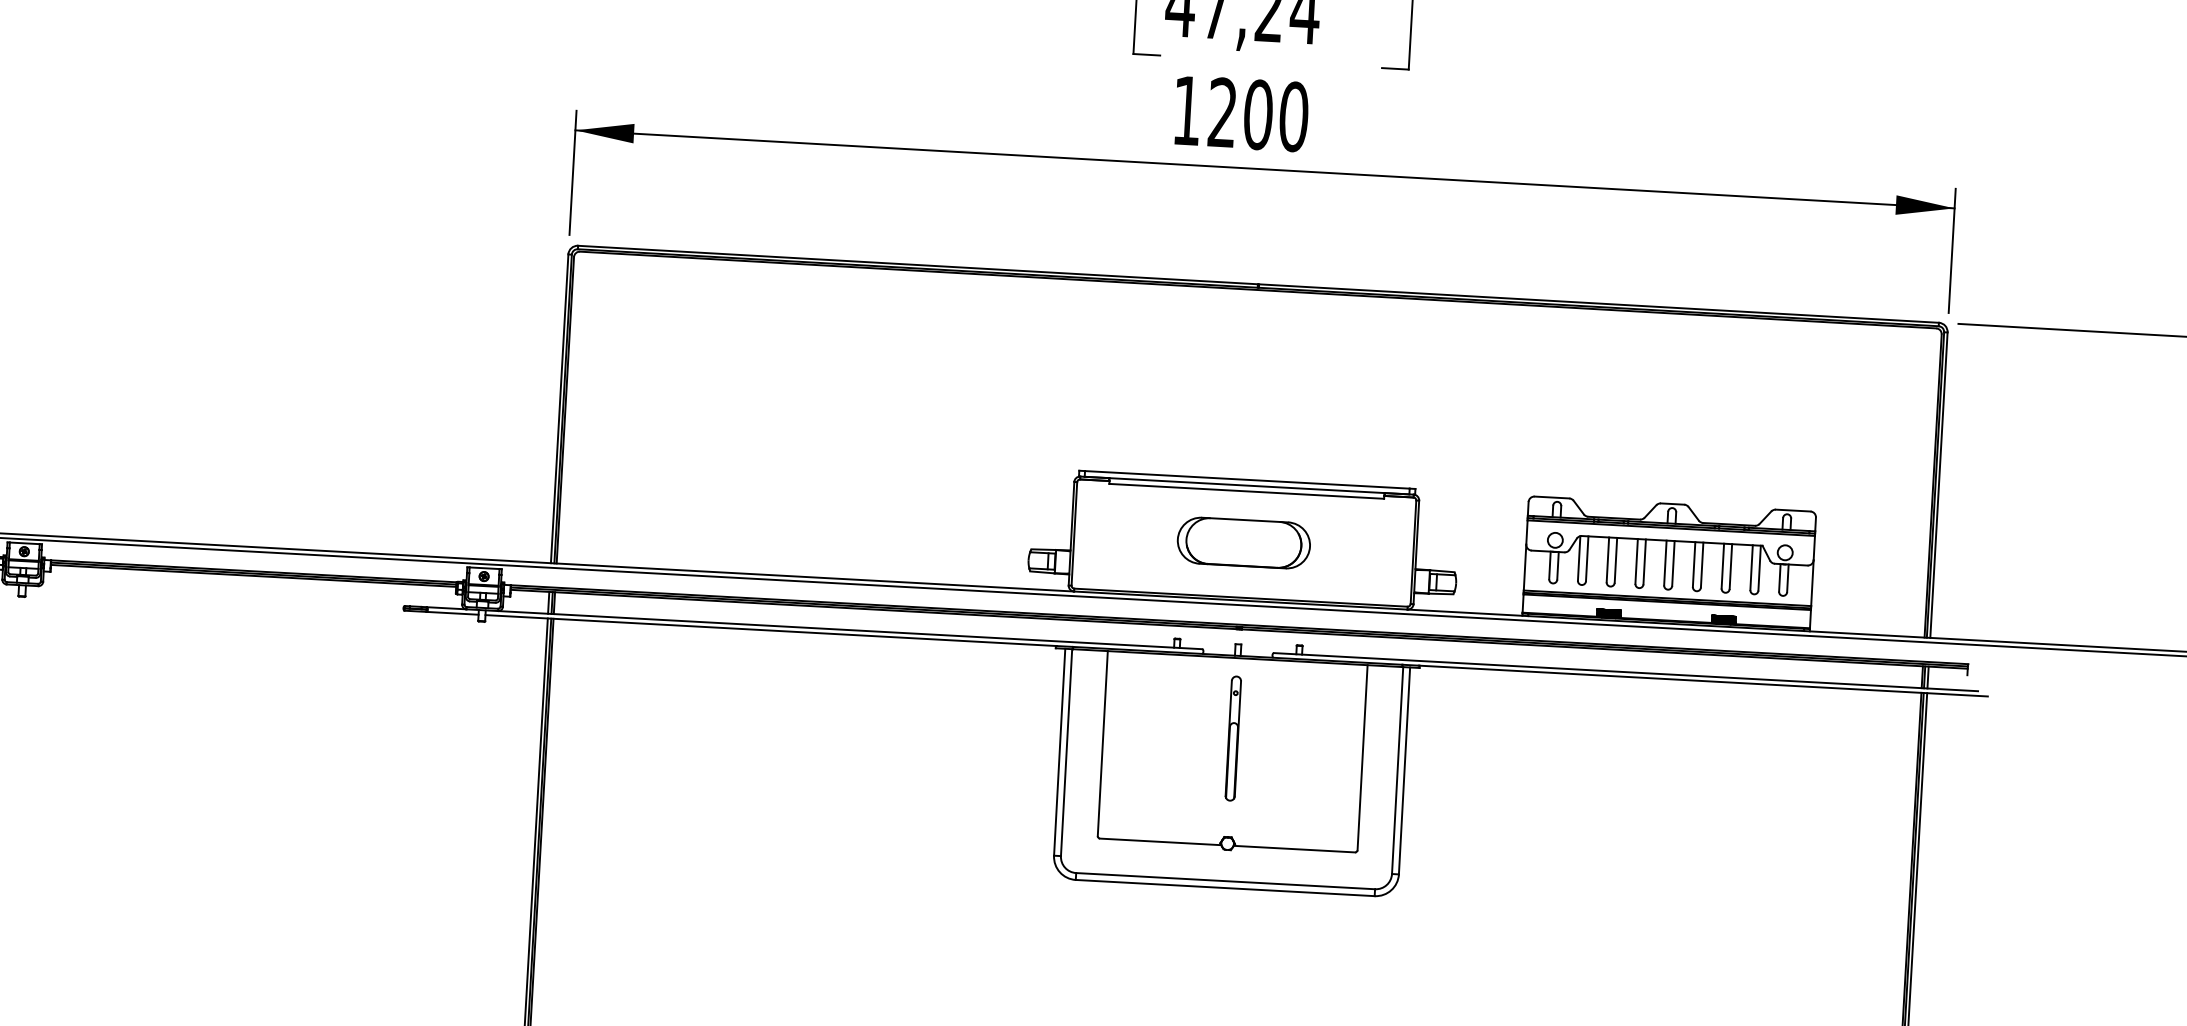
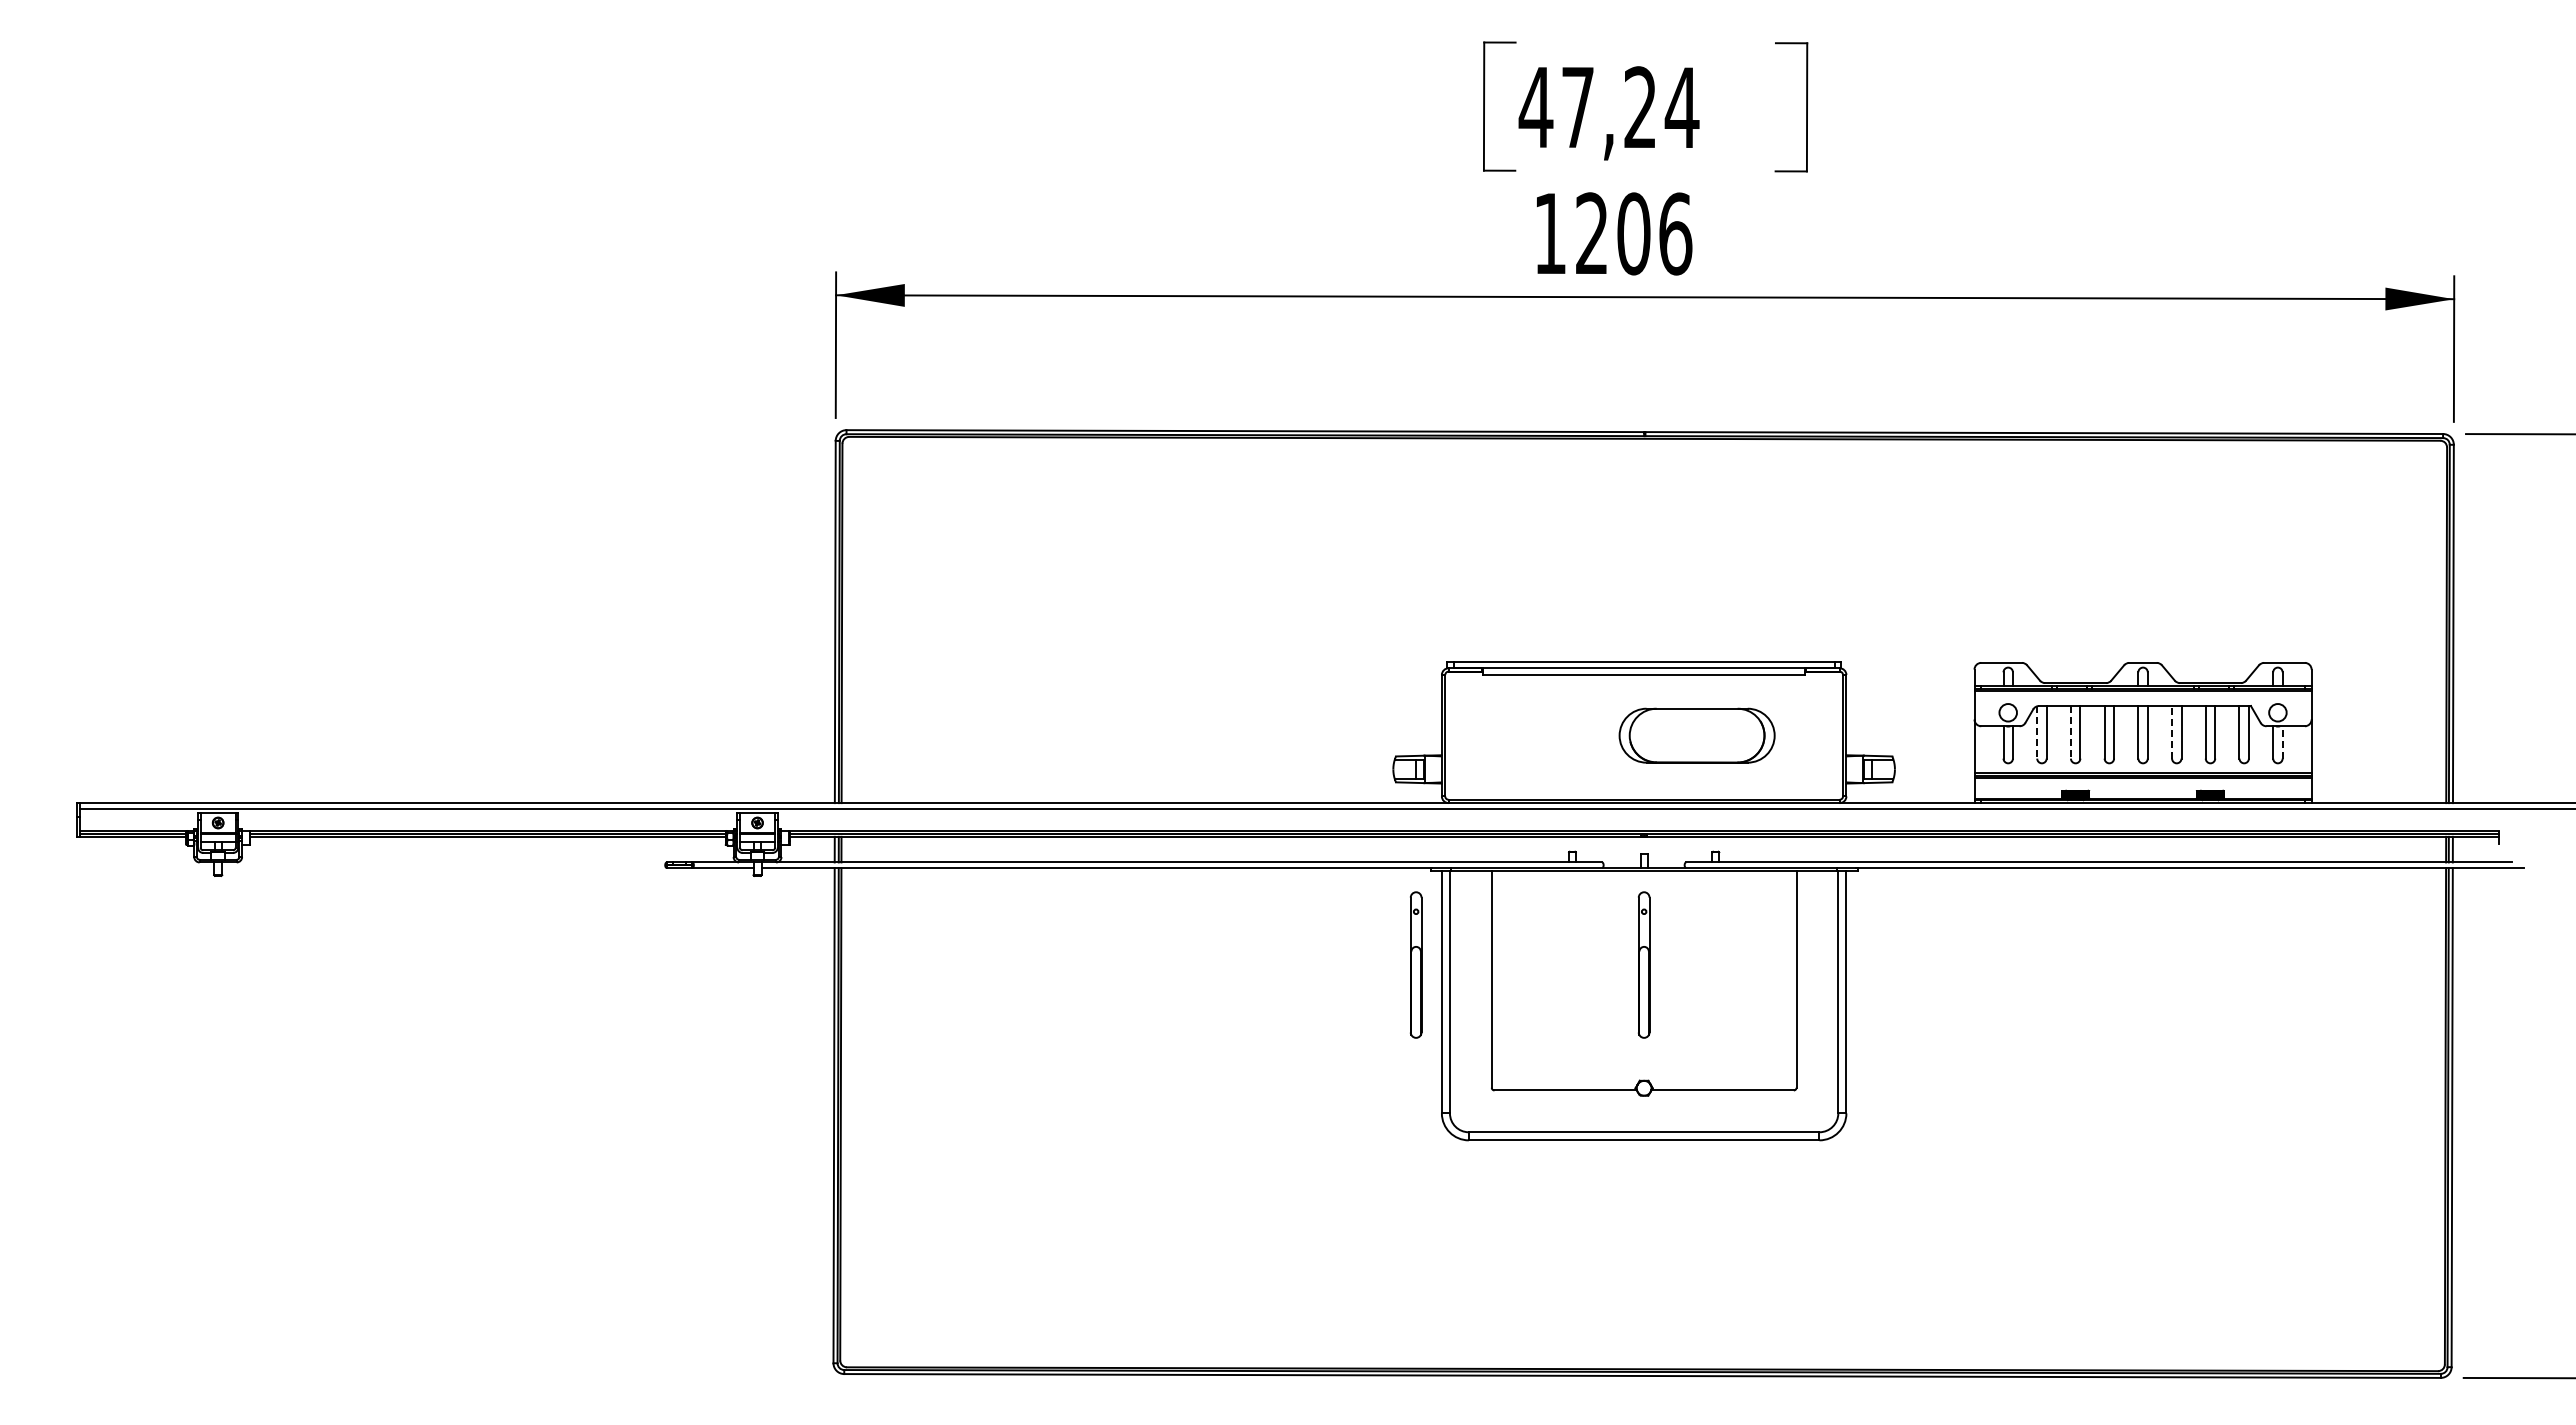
text: (1293, 116) -> (1675, 233), 1200 -> 1206
part: (1243, 542) -> (1696, 735), moved
line: (1579, 558) -> (2037, 732), solid -> dashed
line: (1607, 560) -> (2070, 732), solid -> dashed
line: (1694, 563) -> (2172, 731), solid -> dashed
line: (1787, 577) -> (2282, 741), solid -> dashed
part: (1038, 727) -> (1415, 964), added

